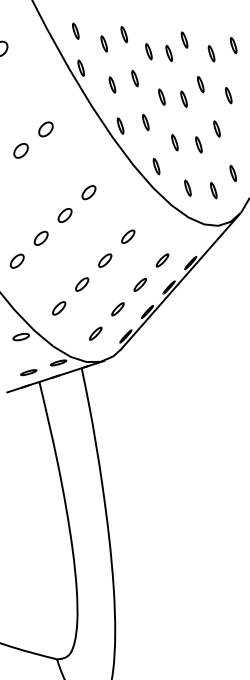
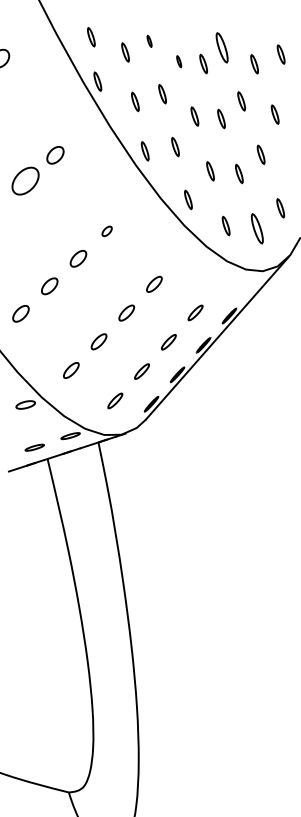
part: (124, 34) -> (149, 41), size x0.6
part: (184, 39) -> (221, 47), size x1.6
part: (148, 51) -> (178, 61), size x0.6
part: (21, 150) -> (25, 180), size x1.6
part: (213, 190) -> (256, 228), size x1.6
part: (88, 192) -> (106, 231), size x0.6

